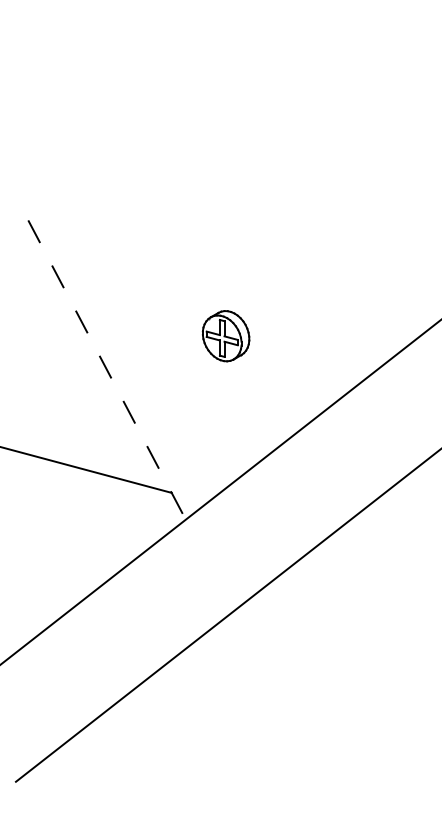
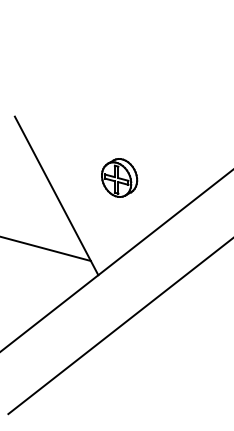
part: (225, 335) -> (119, 177), size x1.43
line: (106, 369) -> (56, 195), dashed -> solid

